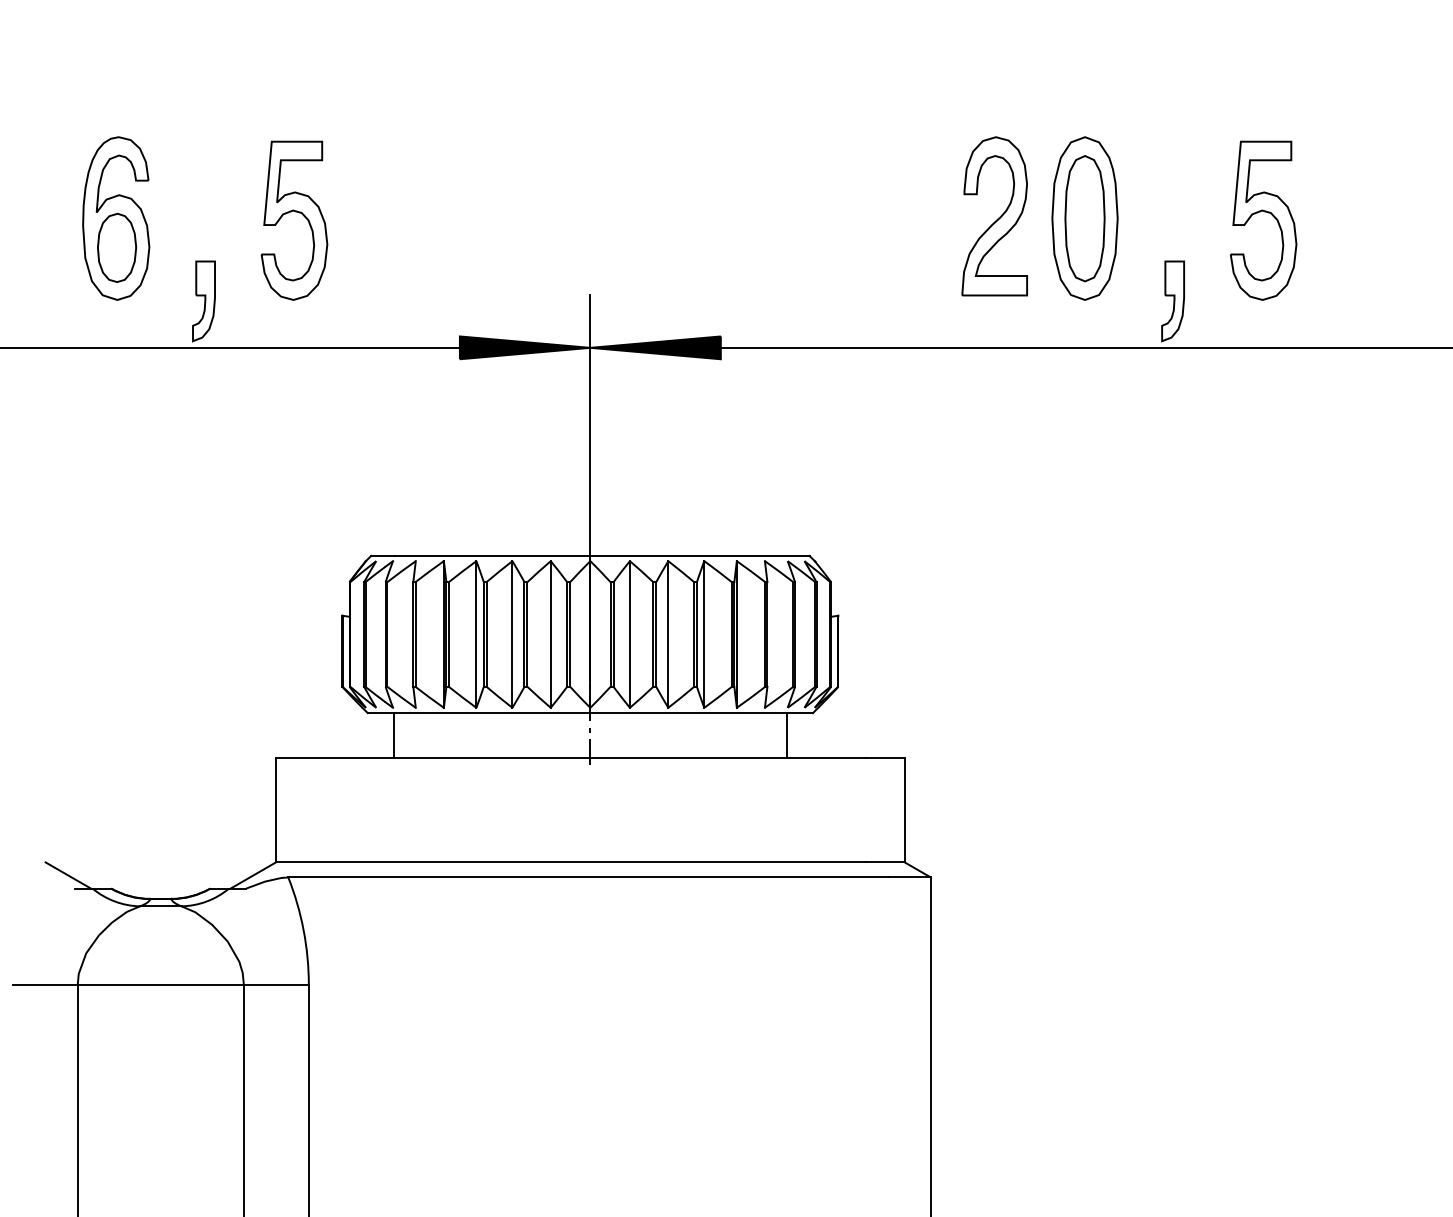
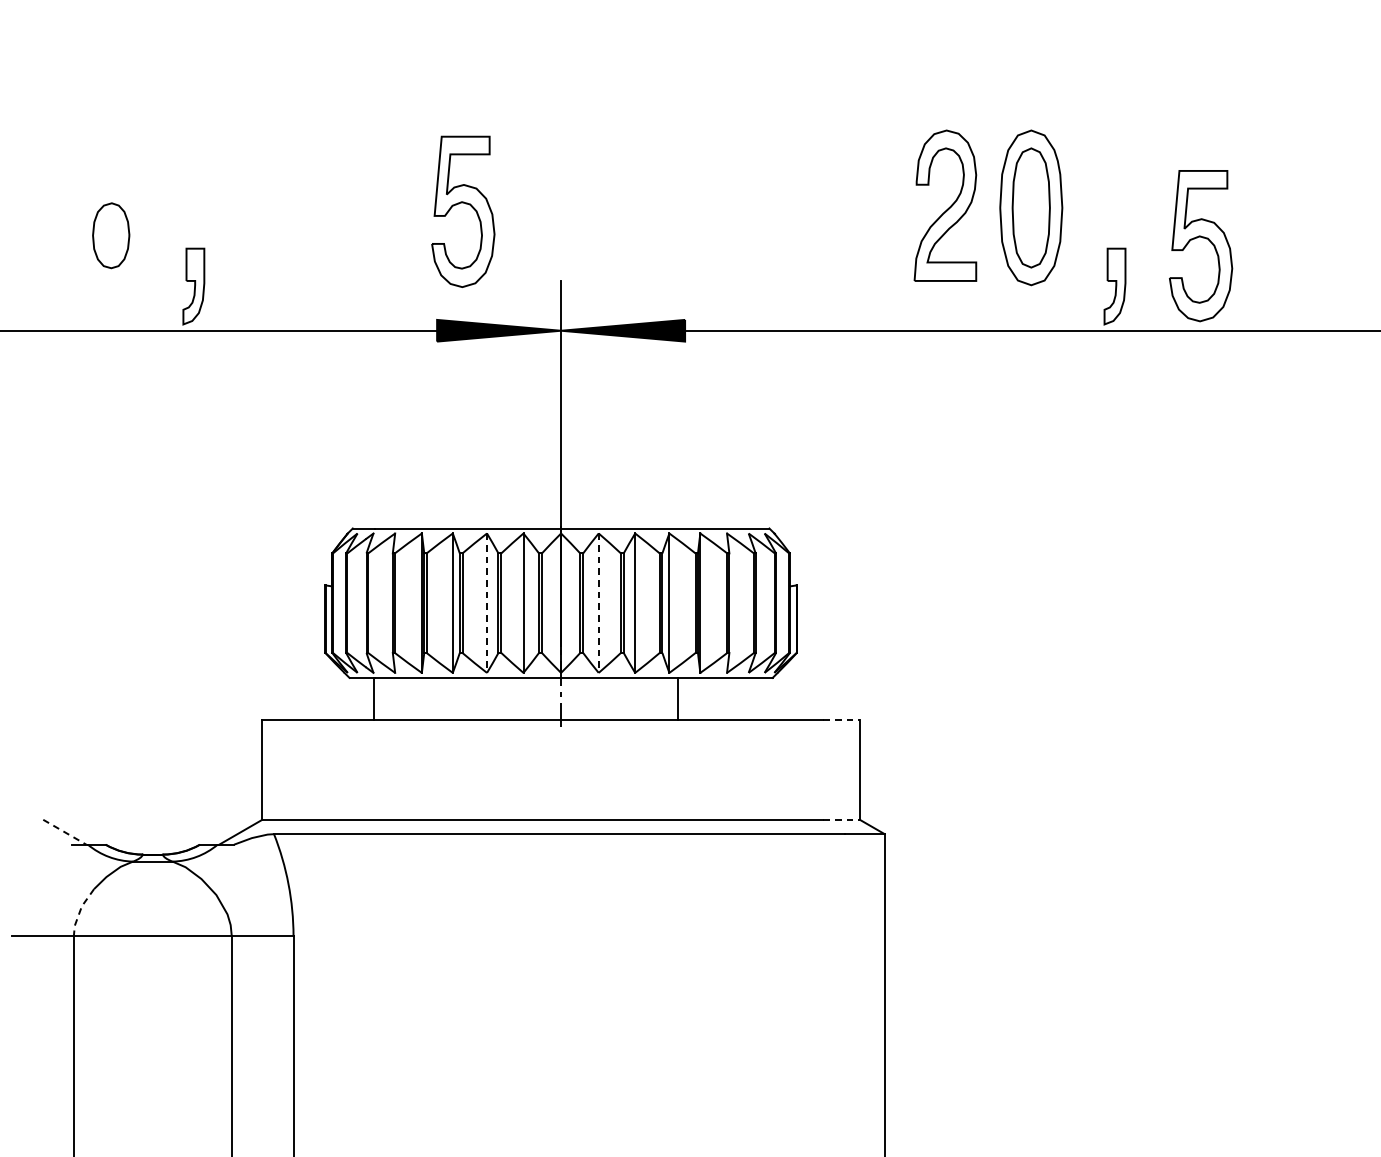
part: (295, 212) -> (464, 204), moved
part: (1264, 212) -> (1201, 238), moved
part: (116, 218) -> (110, 207), removed
line: (512, 634) -> (487, 603), solid -> dashed
line: (629, 634) -> (598, 603), solid -> dashed
line: (786, 735) -> (678, 699), moved
line: (885, 757) -> (841, 720), solid -> dashed
line: (885, 862) -> (841, 819), solid -> dashed
line: (68, 875) -> (65, 832), solid -> dashed
line: (84, 957) -> (80, 910), solid -> dashed

